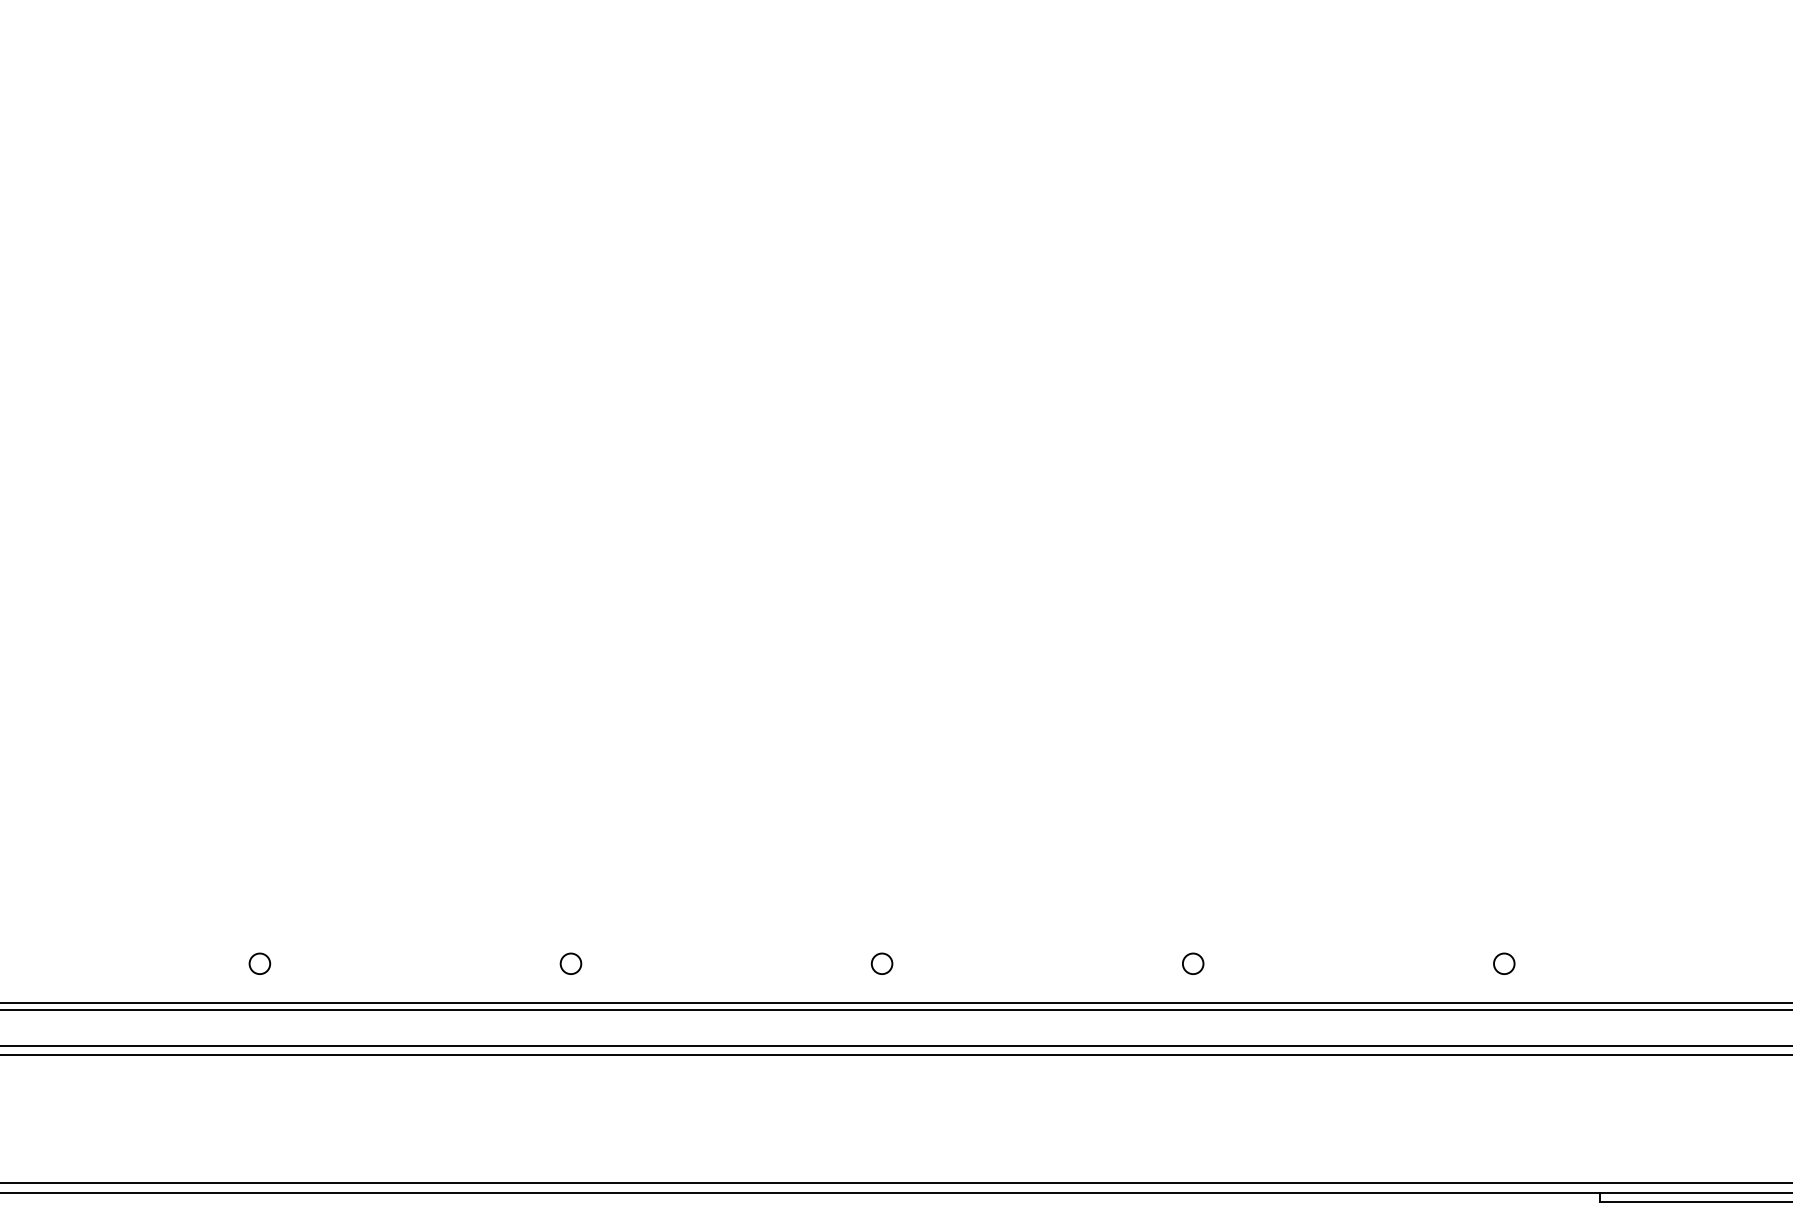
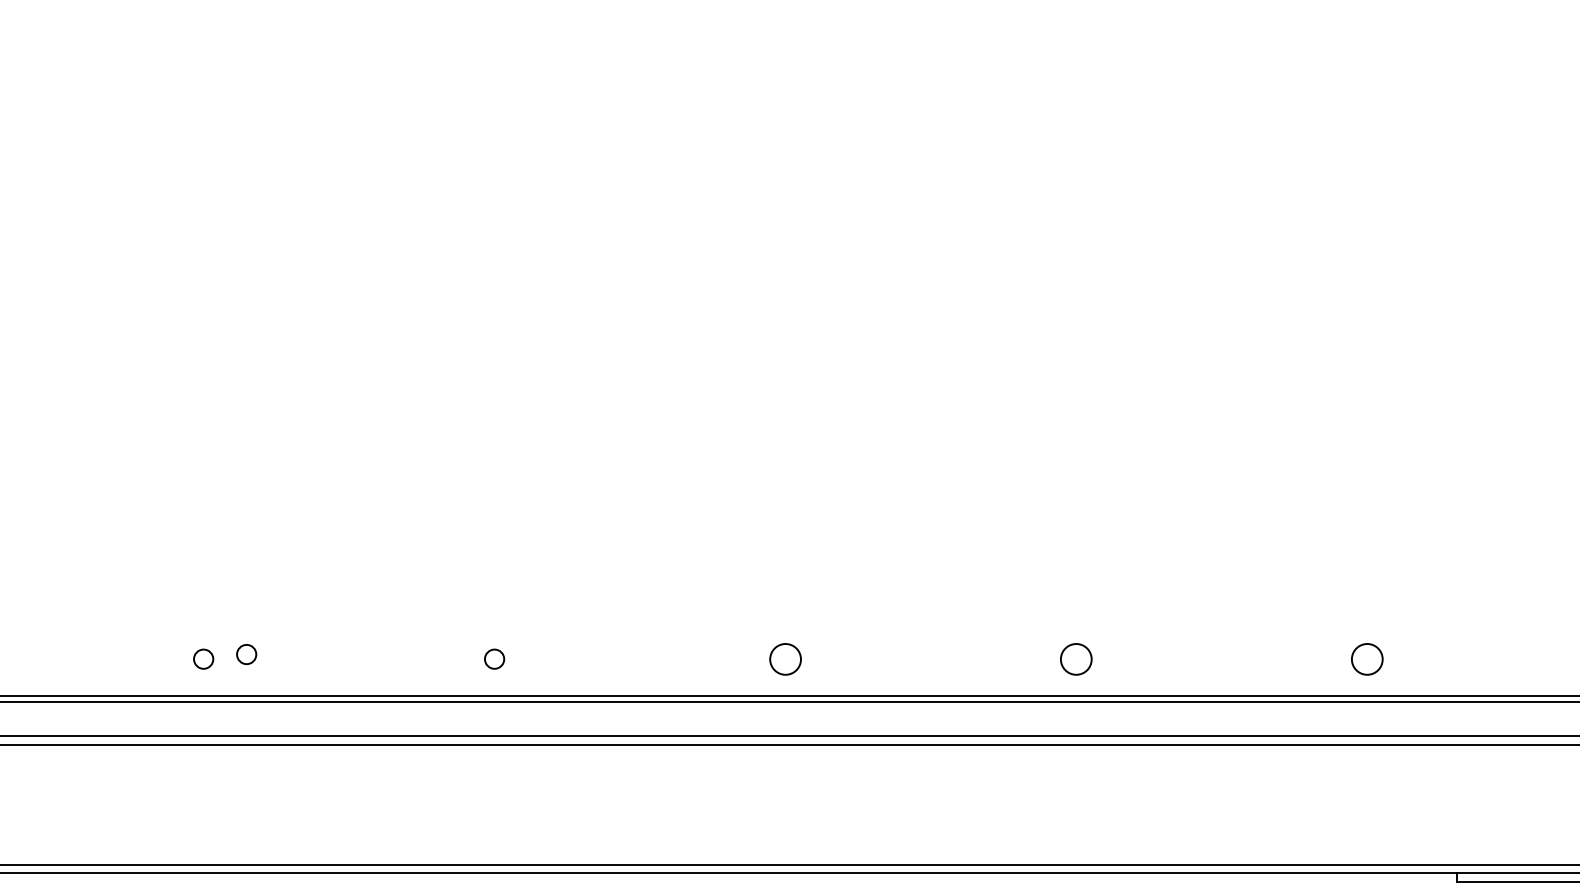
circle: (305, 958) -> (246, 654), added
circle: (881, 963) -> (784, 658), size x1.6
circle: (1193, 963) -> (1076, 658), size x1.6
circle: (1504, 963) -> (1367, 658), size x1.6

